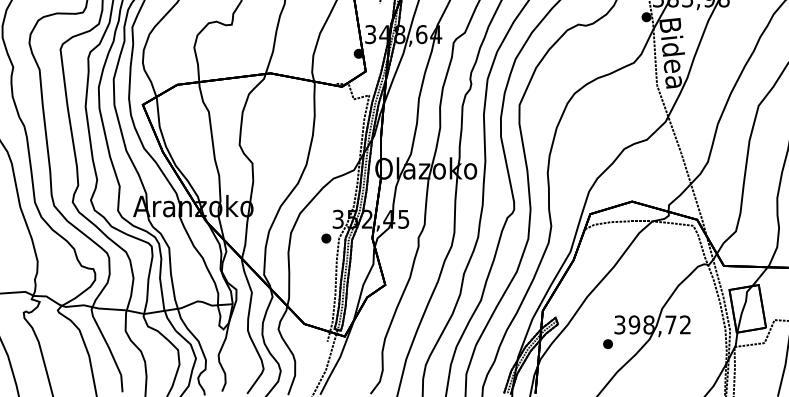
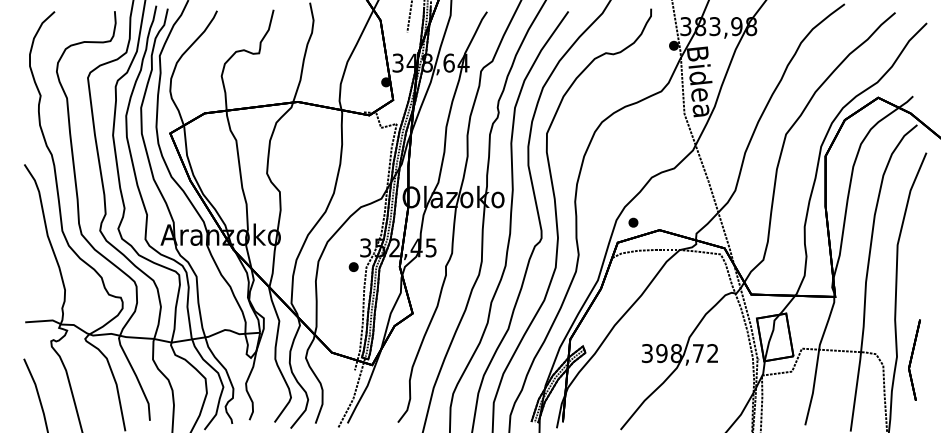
part: (608, 343) -> (633, 222), moved

